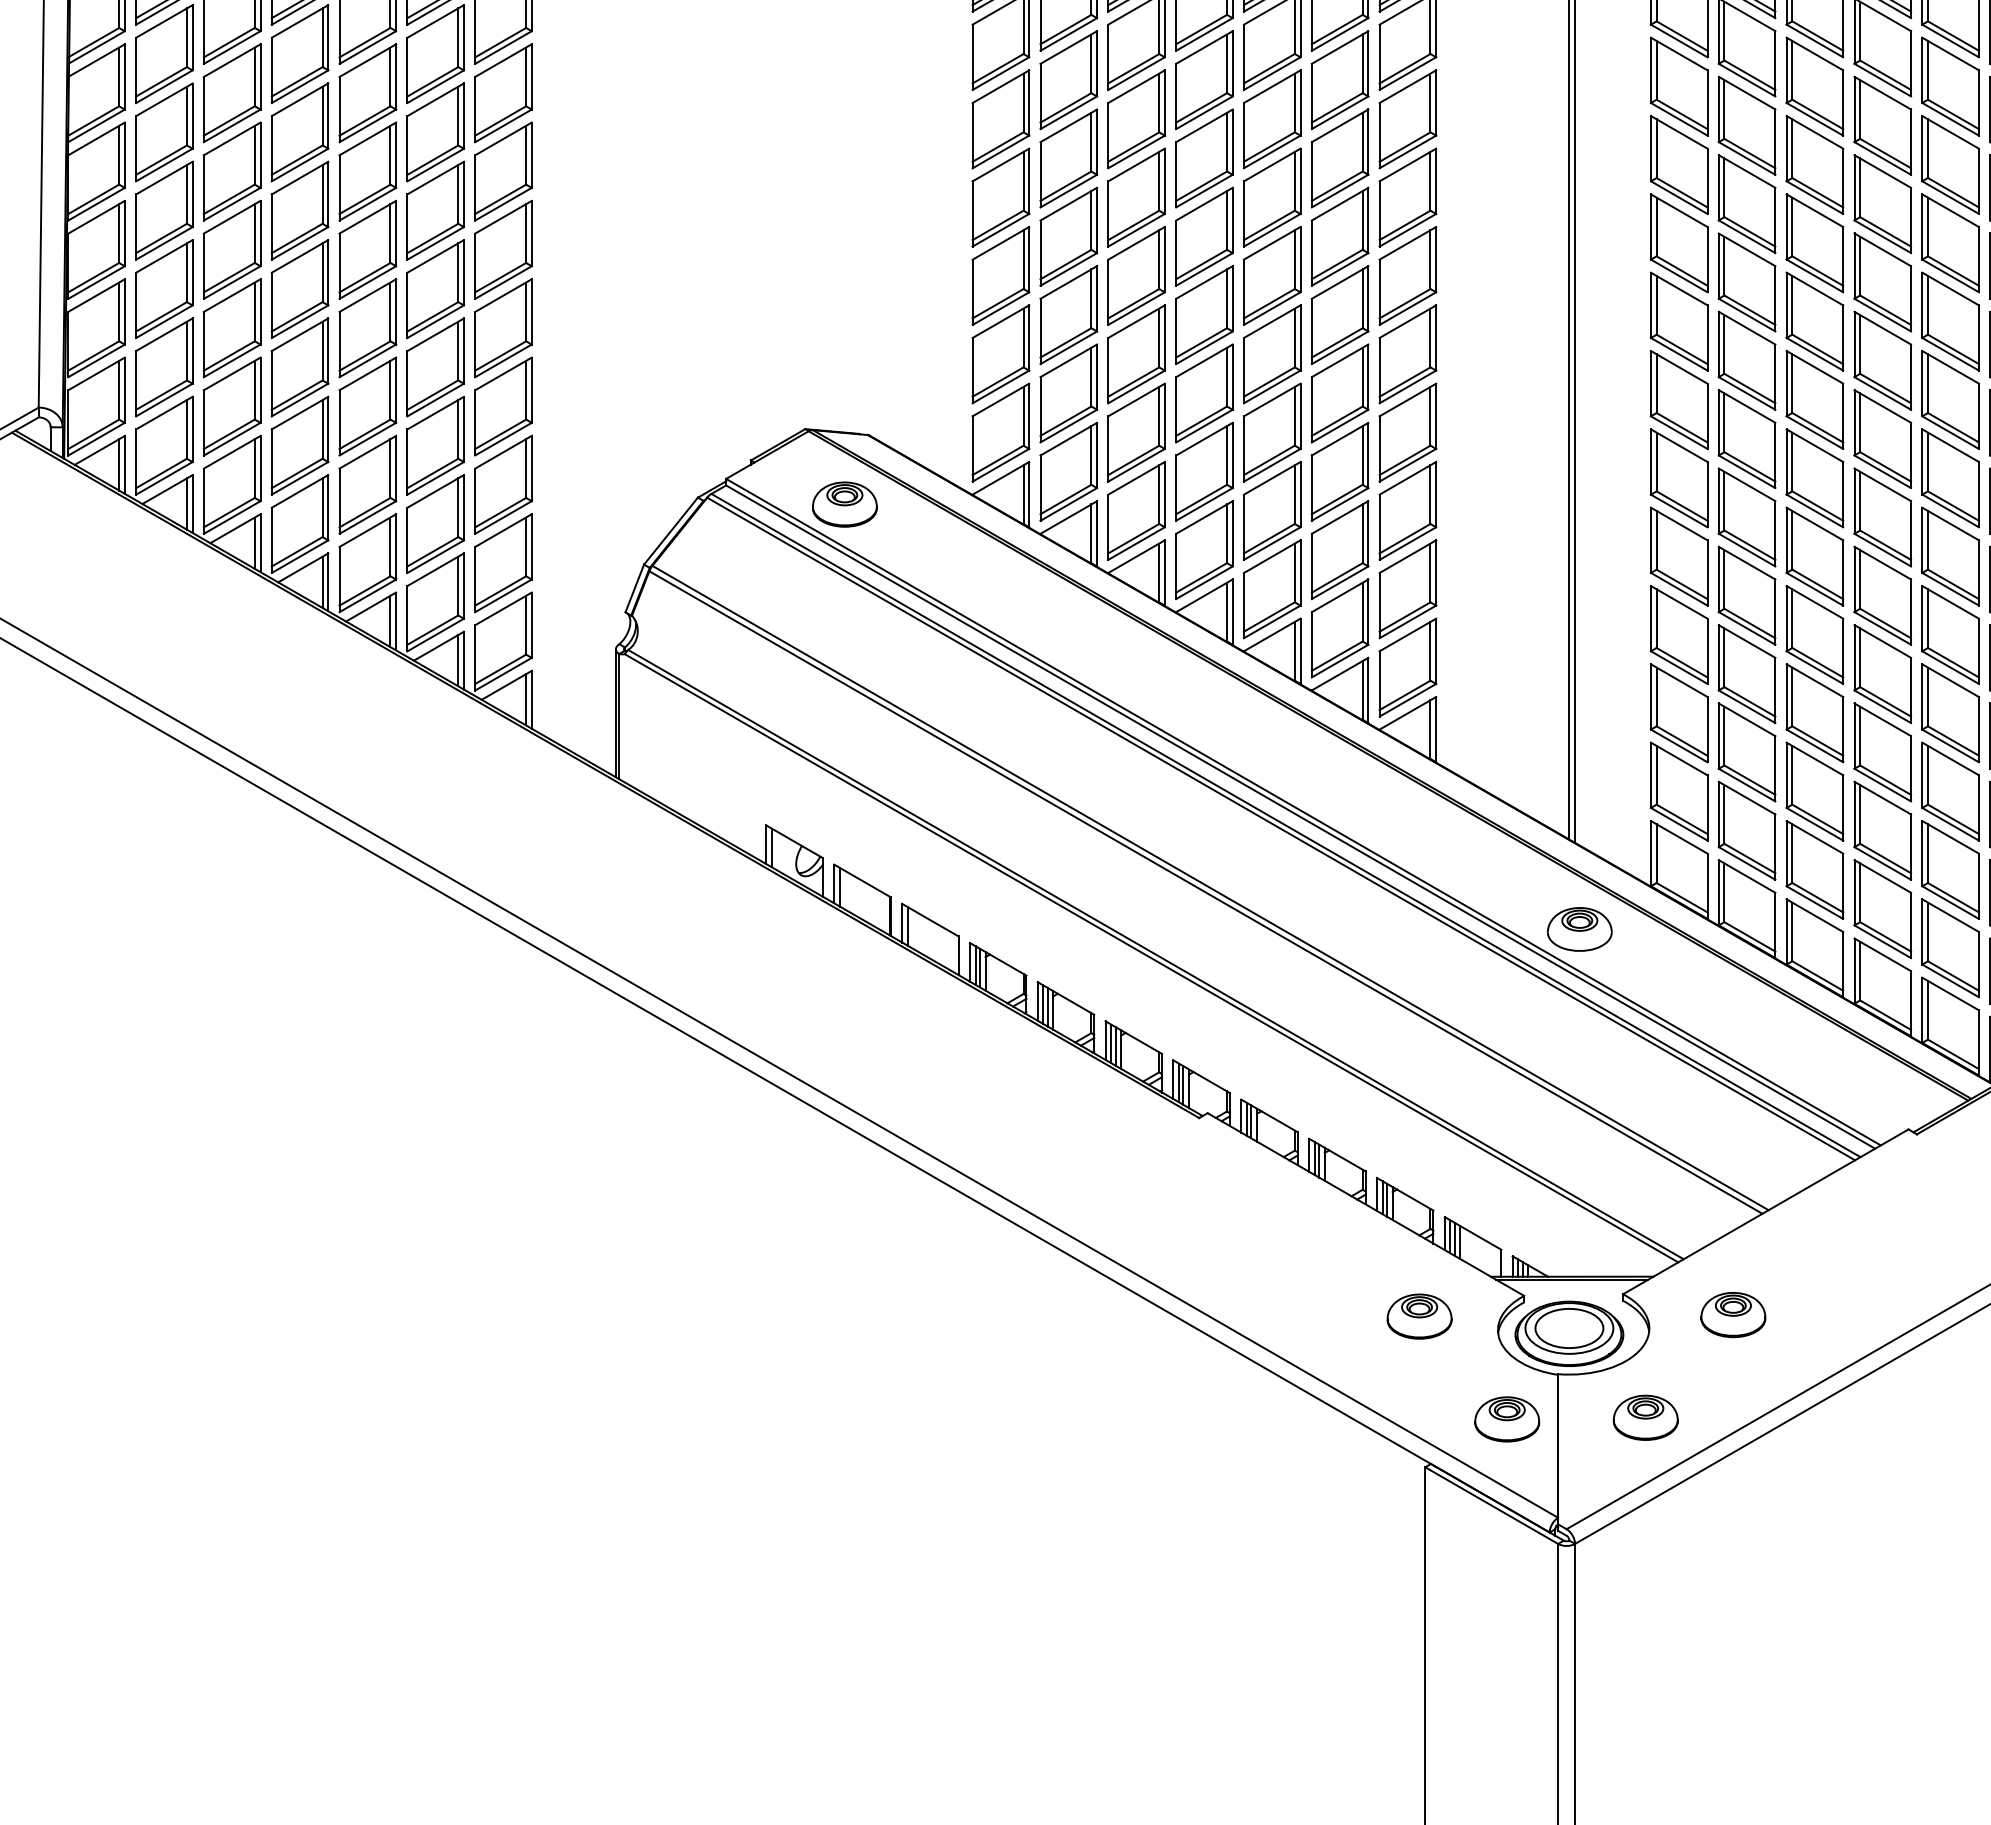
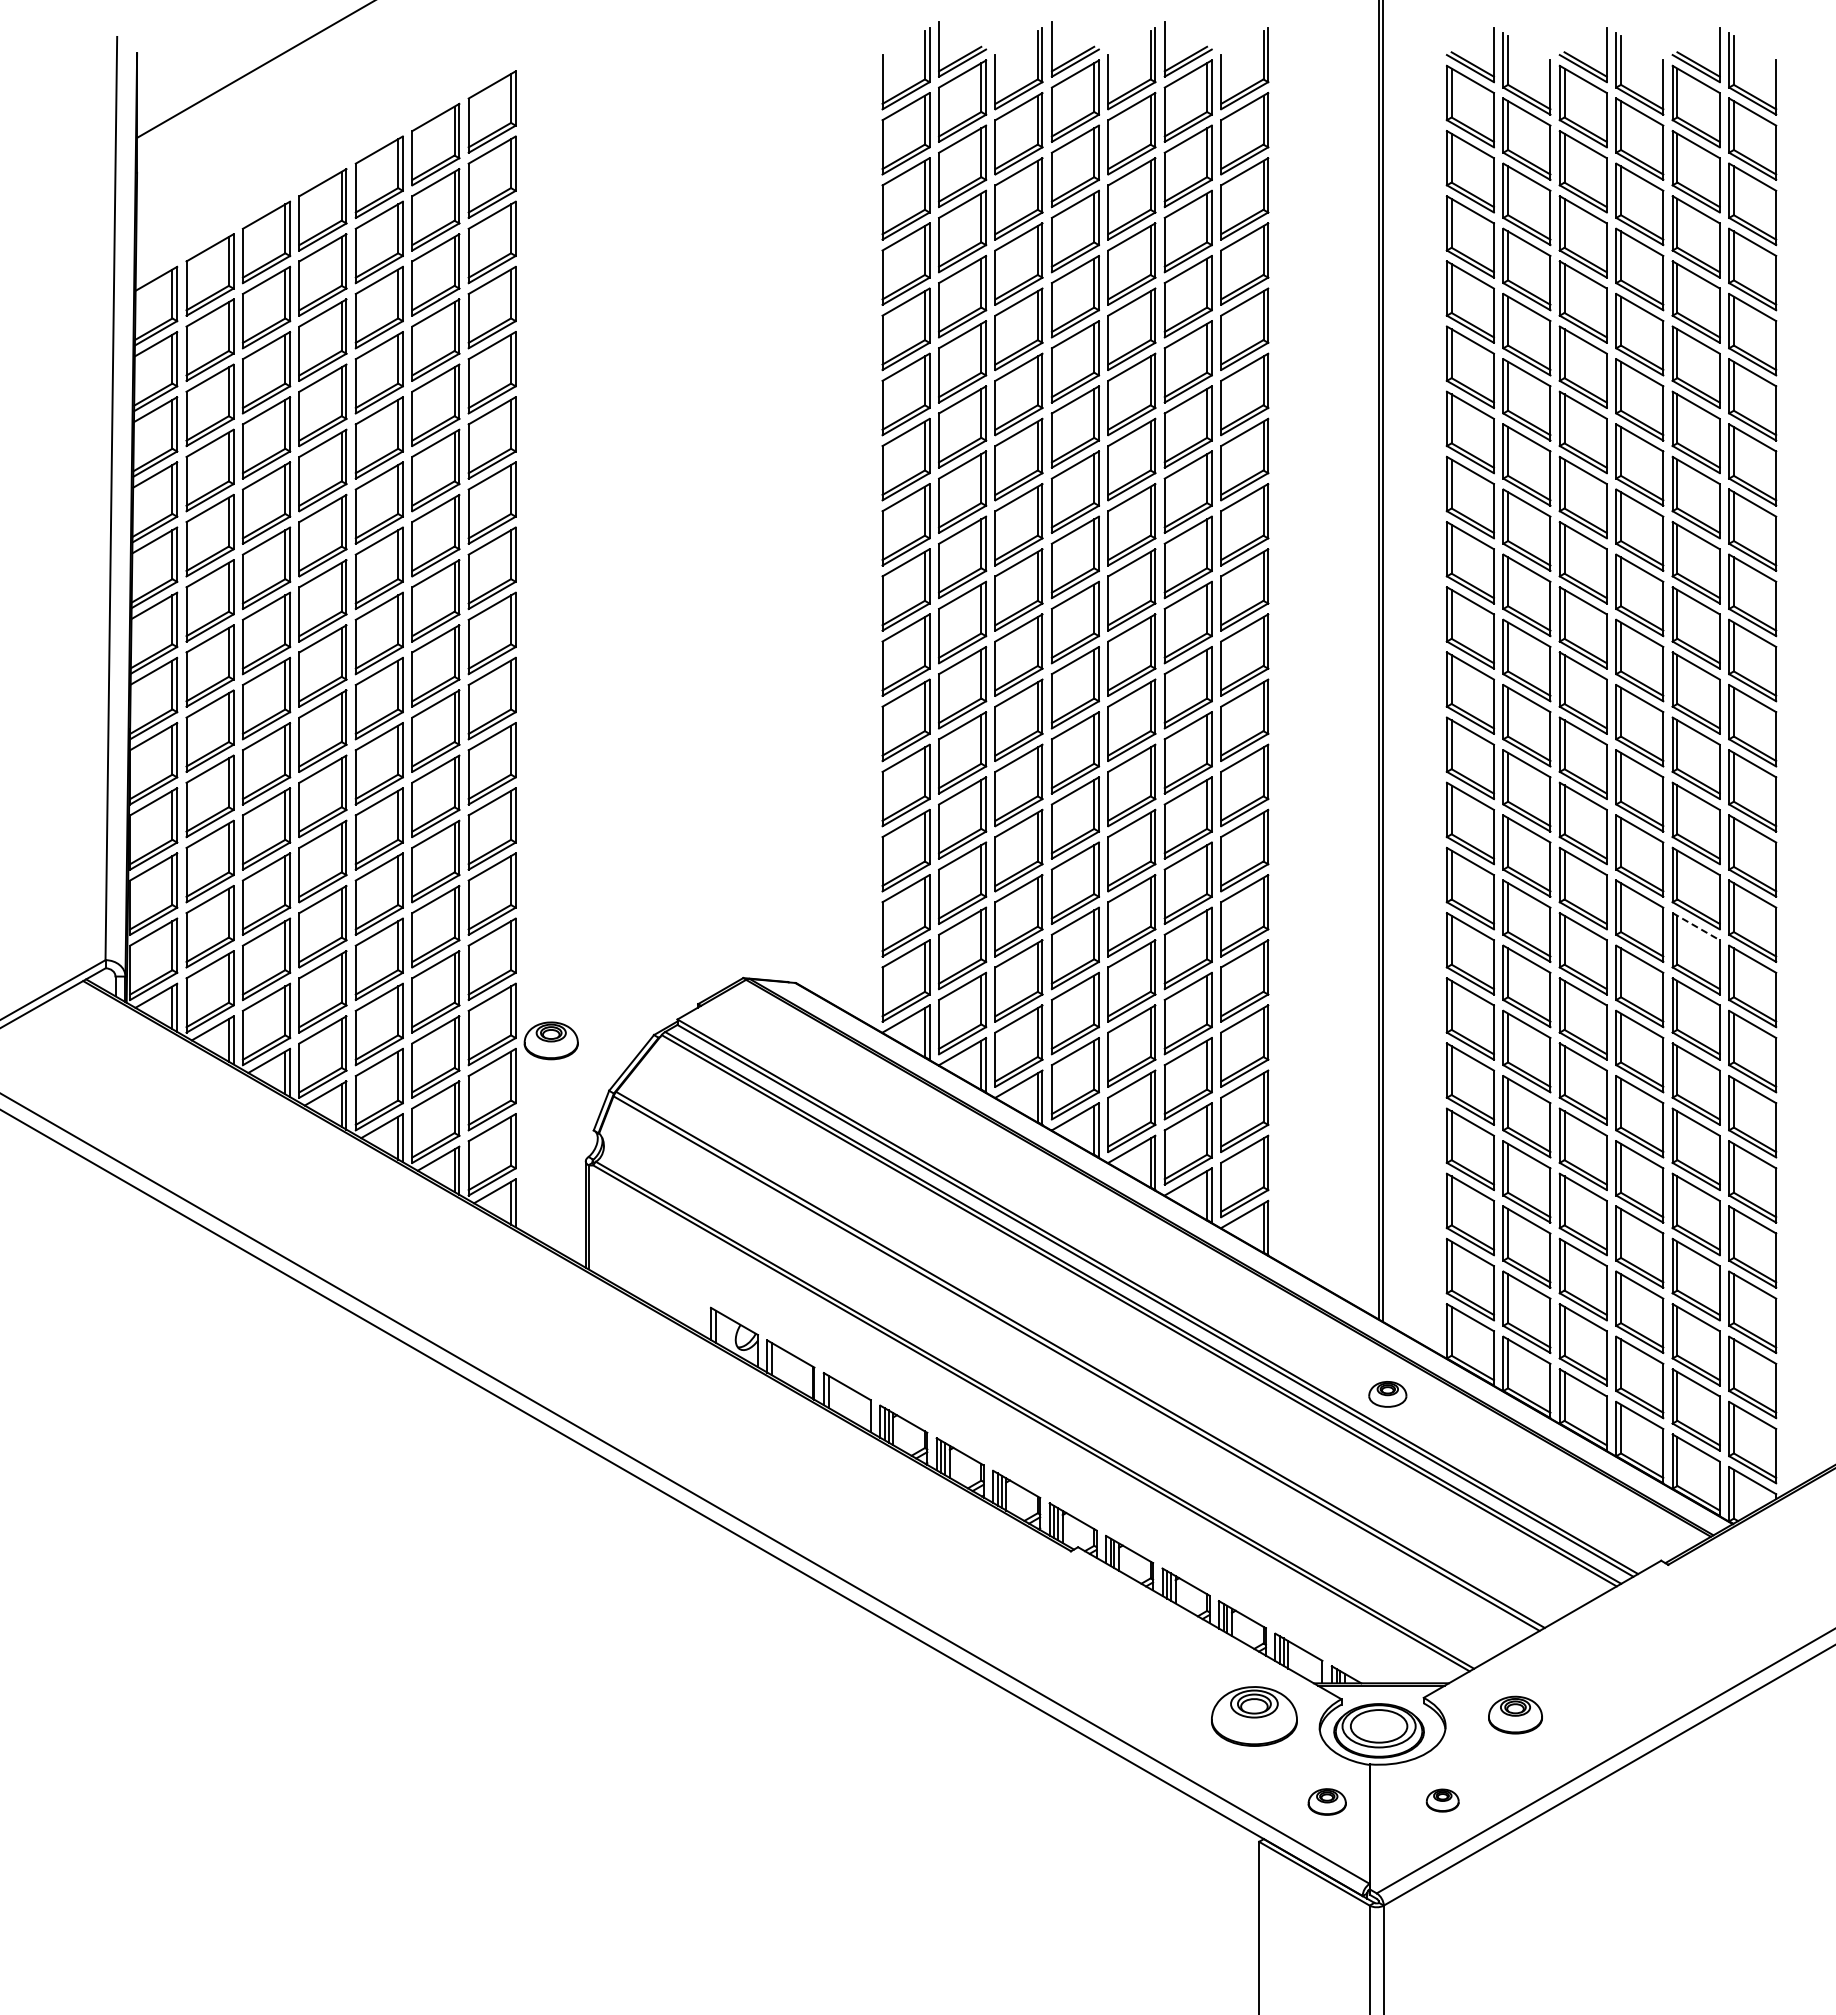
line: (1950, 367) -> (1696, 926), solid -> dashed
part: (843, 504) -> (550, 1040), moved
part: (1579, 929) -> (1387, 1394), size x0.7
part: (1419, 1316) -> (1254, 1716), size x1.6
part: (1645, 1417) -> (1442, 1800), size x0.6
part: (1506, 1418) -> (1326, 1801), size x0.7

